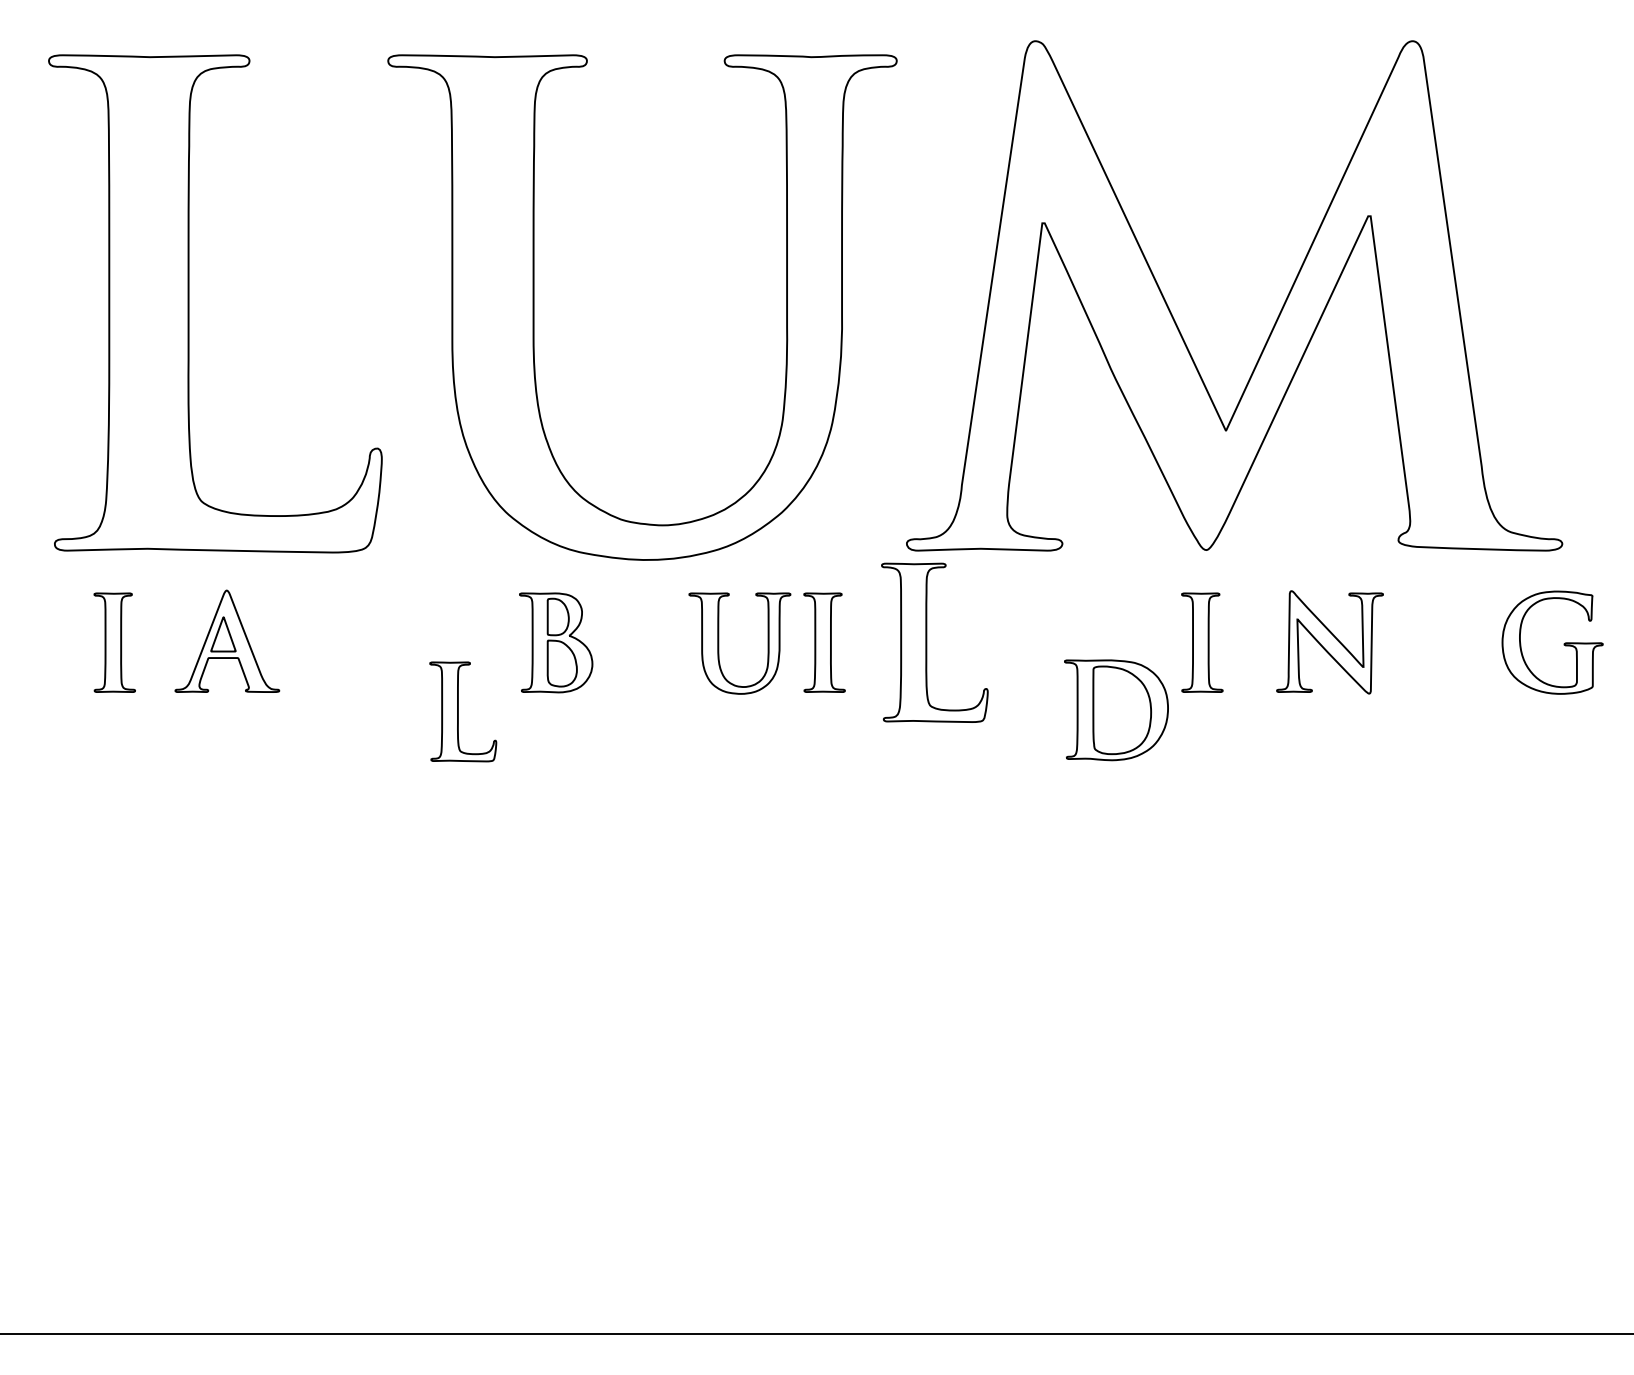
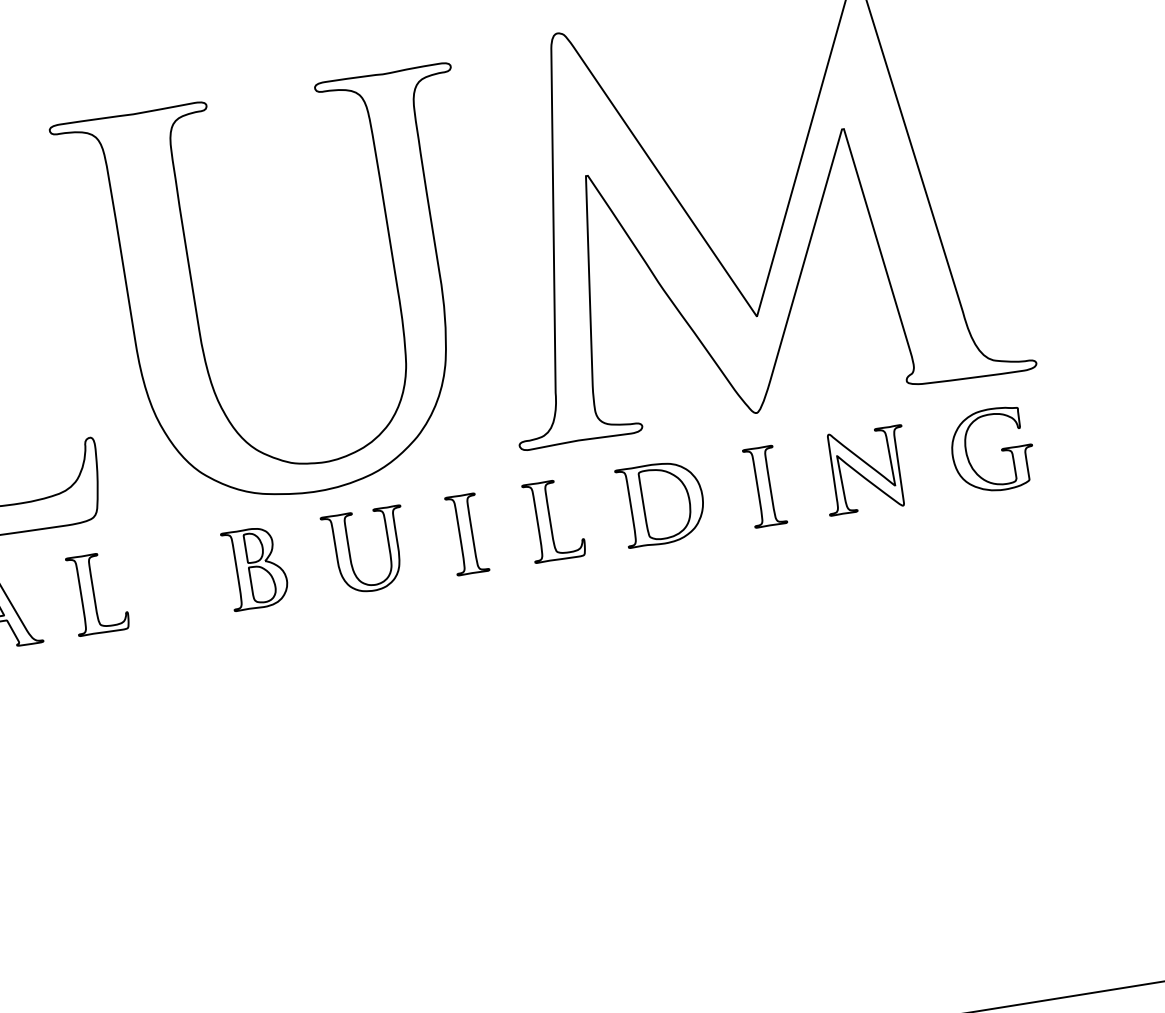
part: (935, 642) -> (554, 520), size x0.62
part: (719, 643) -> (350, 553), moved
part: (1563, 643) -> (1001, 449), moved
part: (1116, 710) -> (662, 503), moved
part: (463, 711) -> (98, 593), moved

